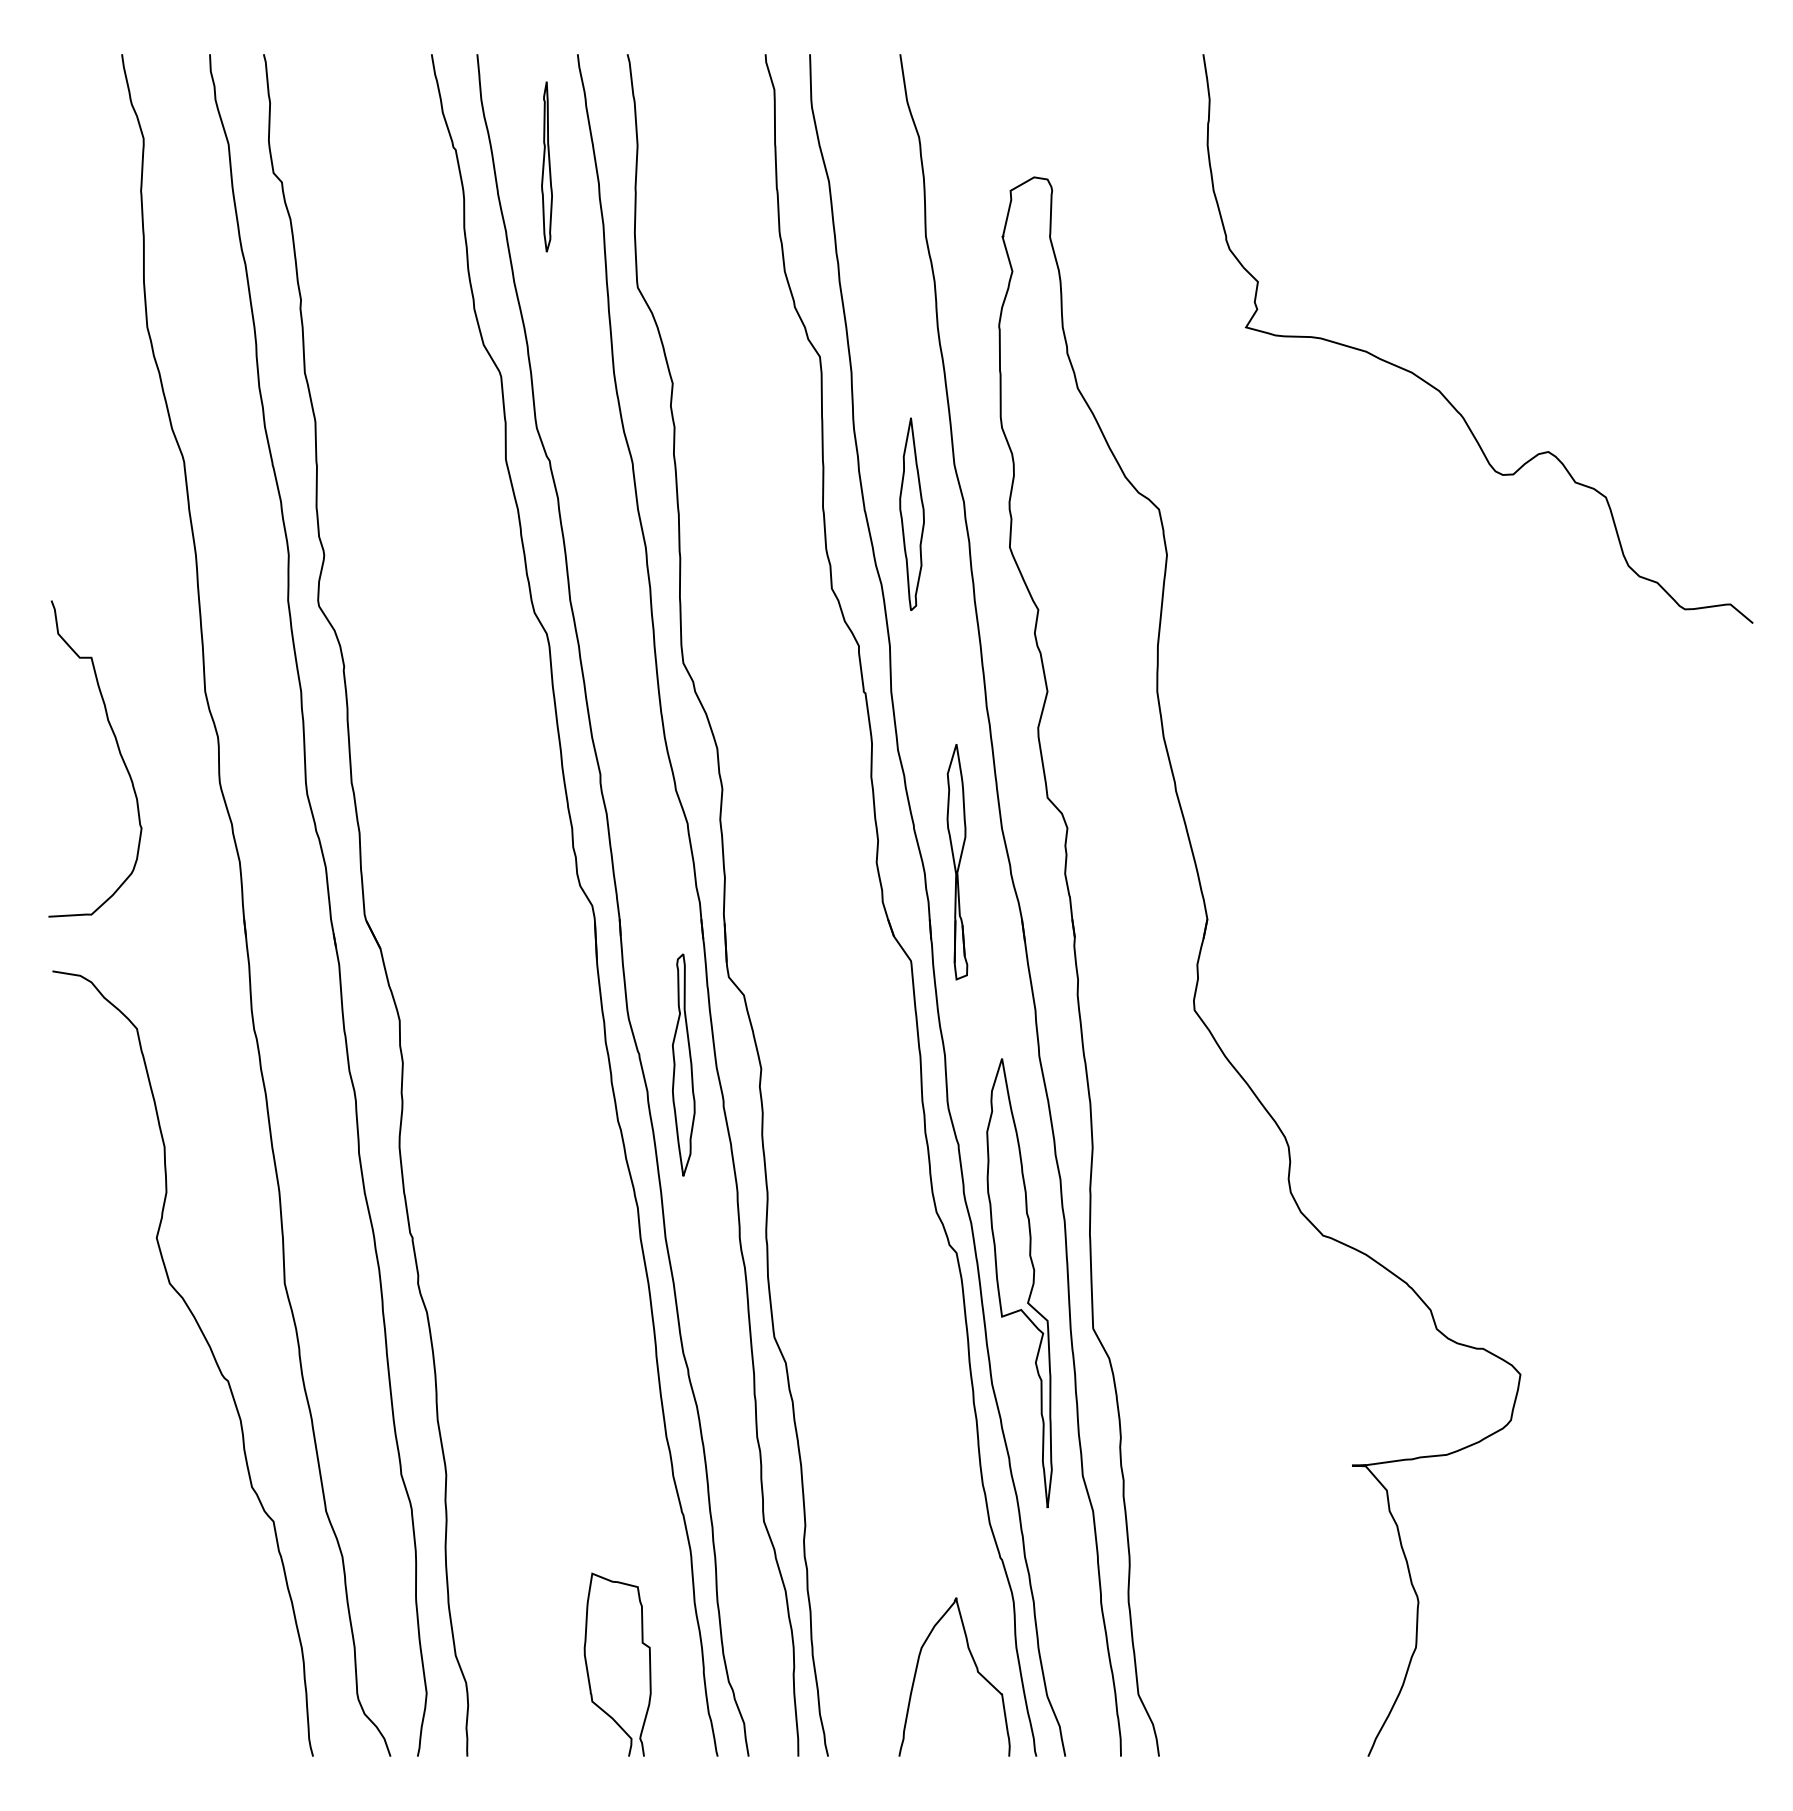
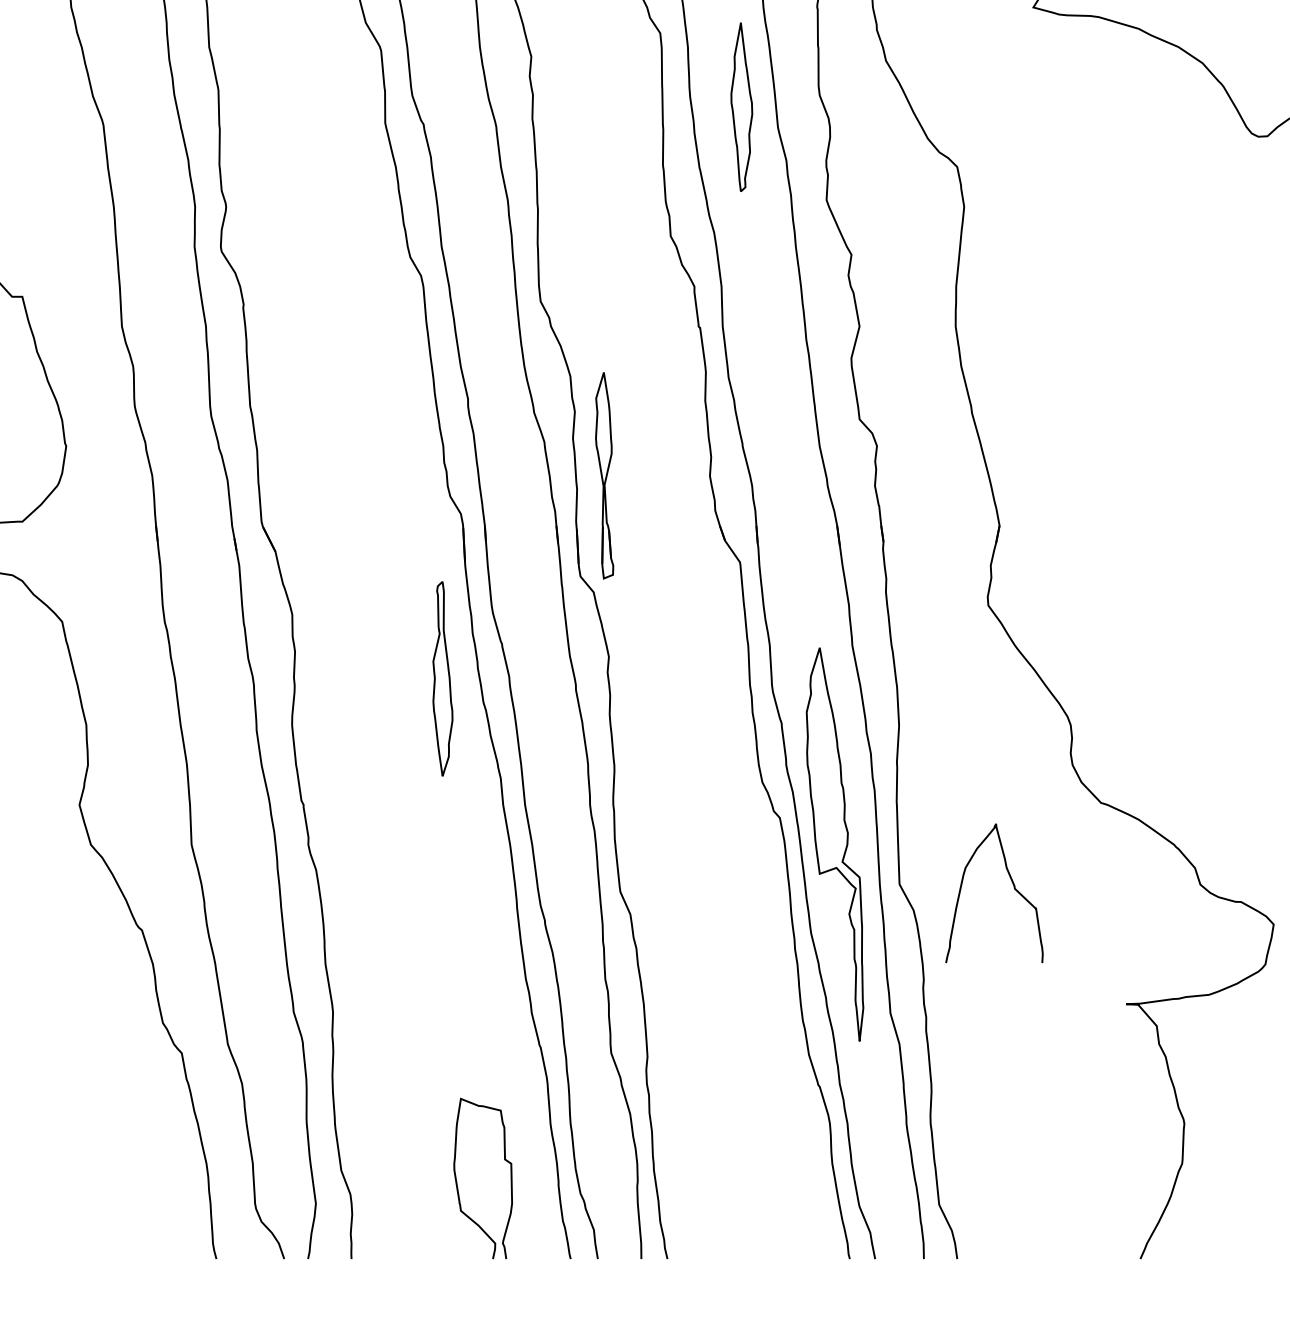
part: (911, 513) -> (741, 106), moved
part: (957, 862) -> (604, 476), moved
part: (683, 1064) -> (442, 678), moved
curve: (976, 1670) -> (1013, 887), moved

